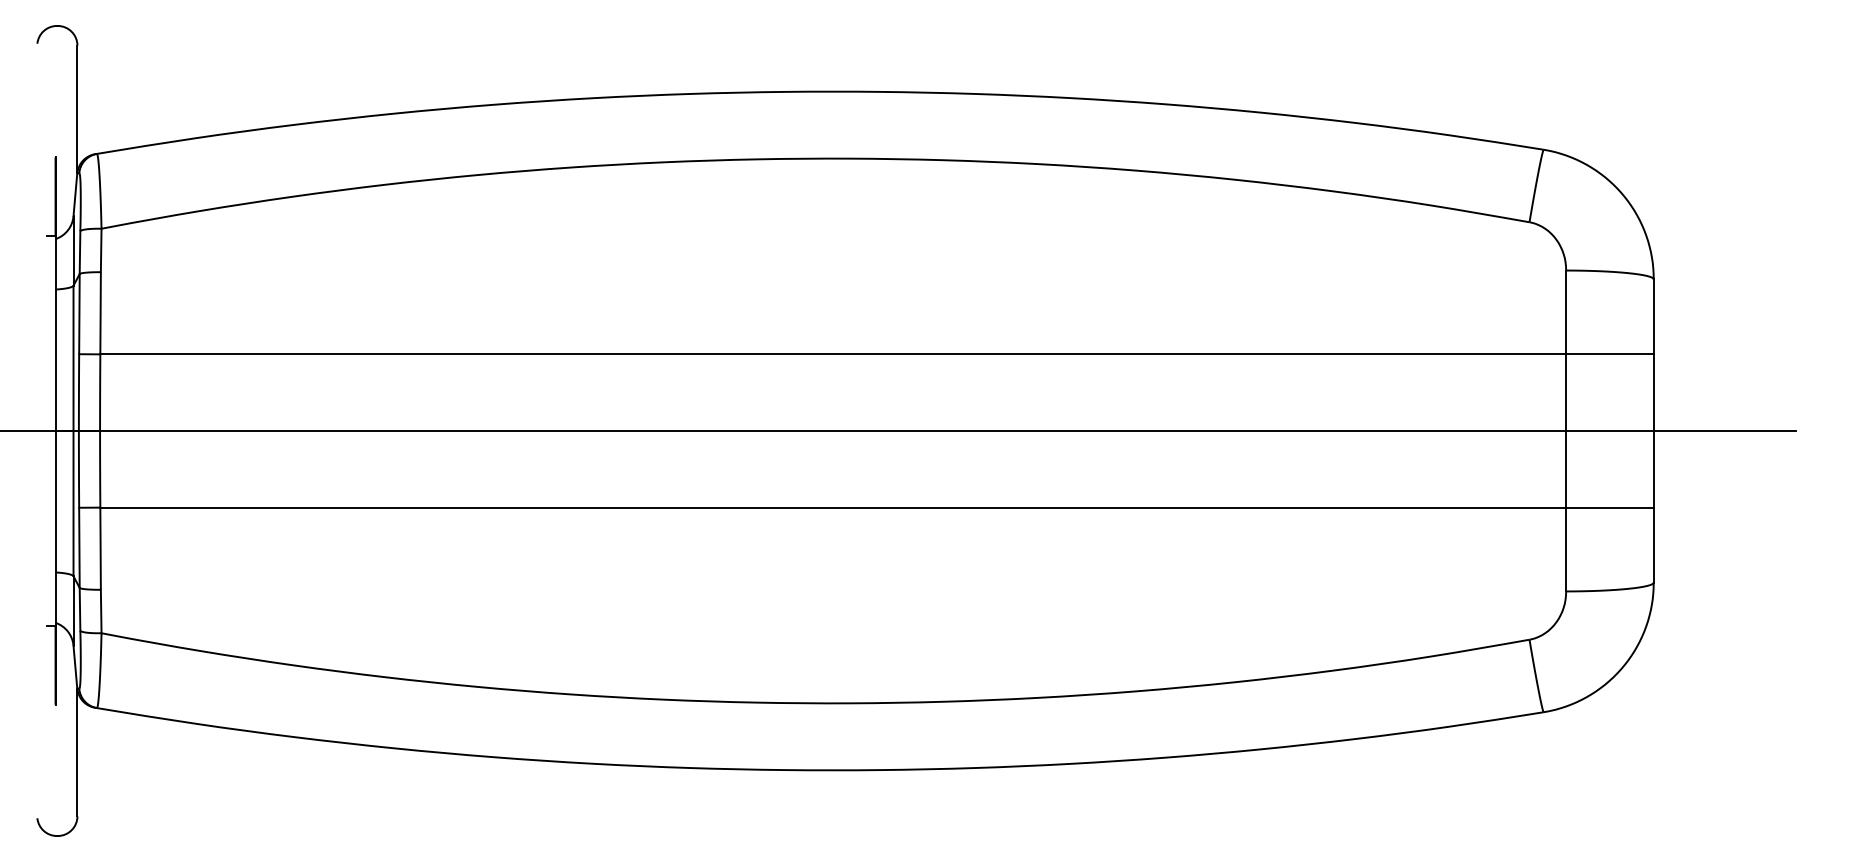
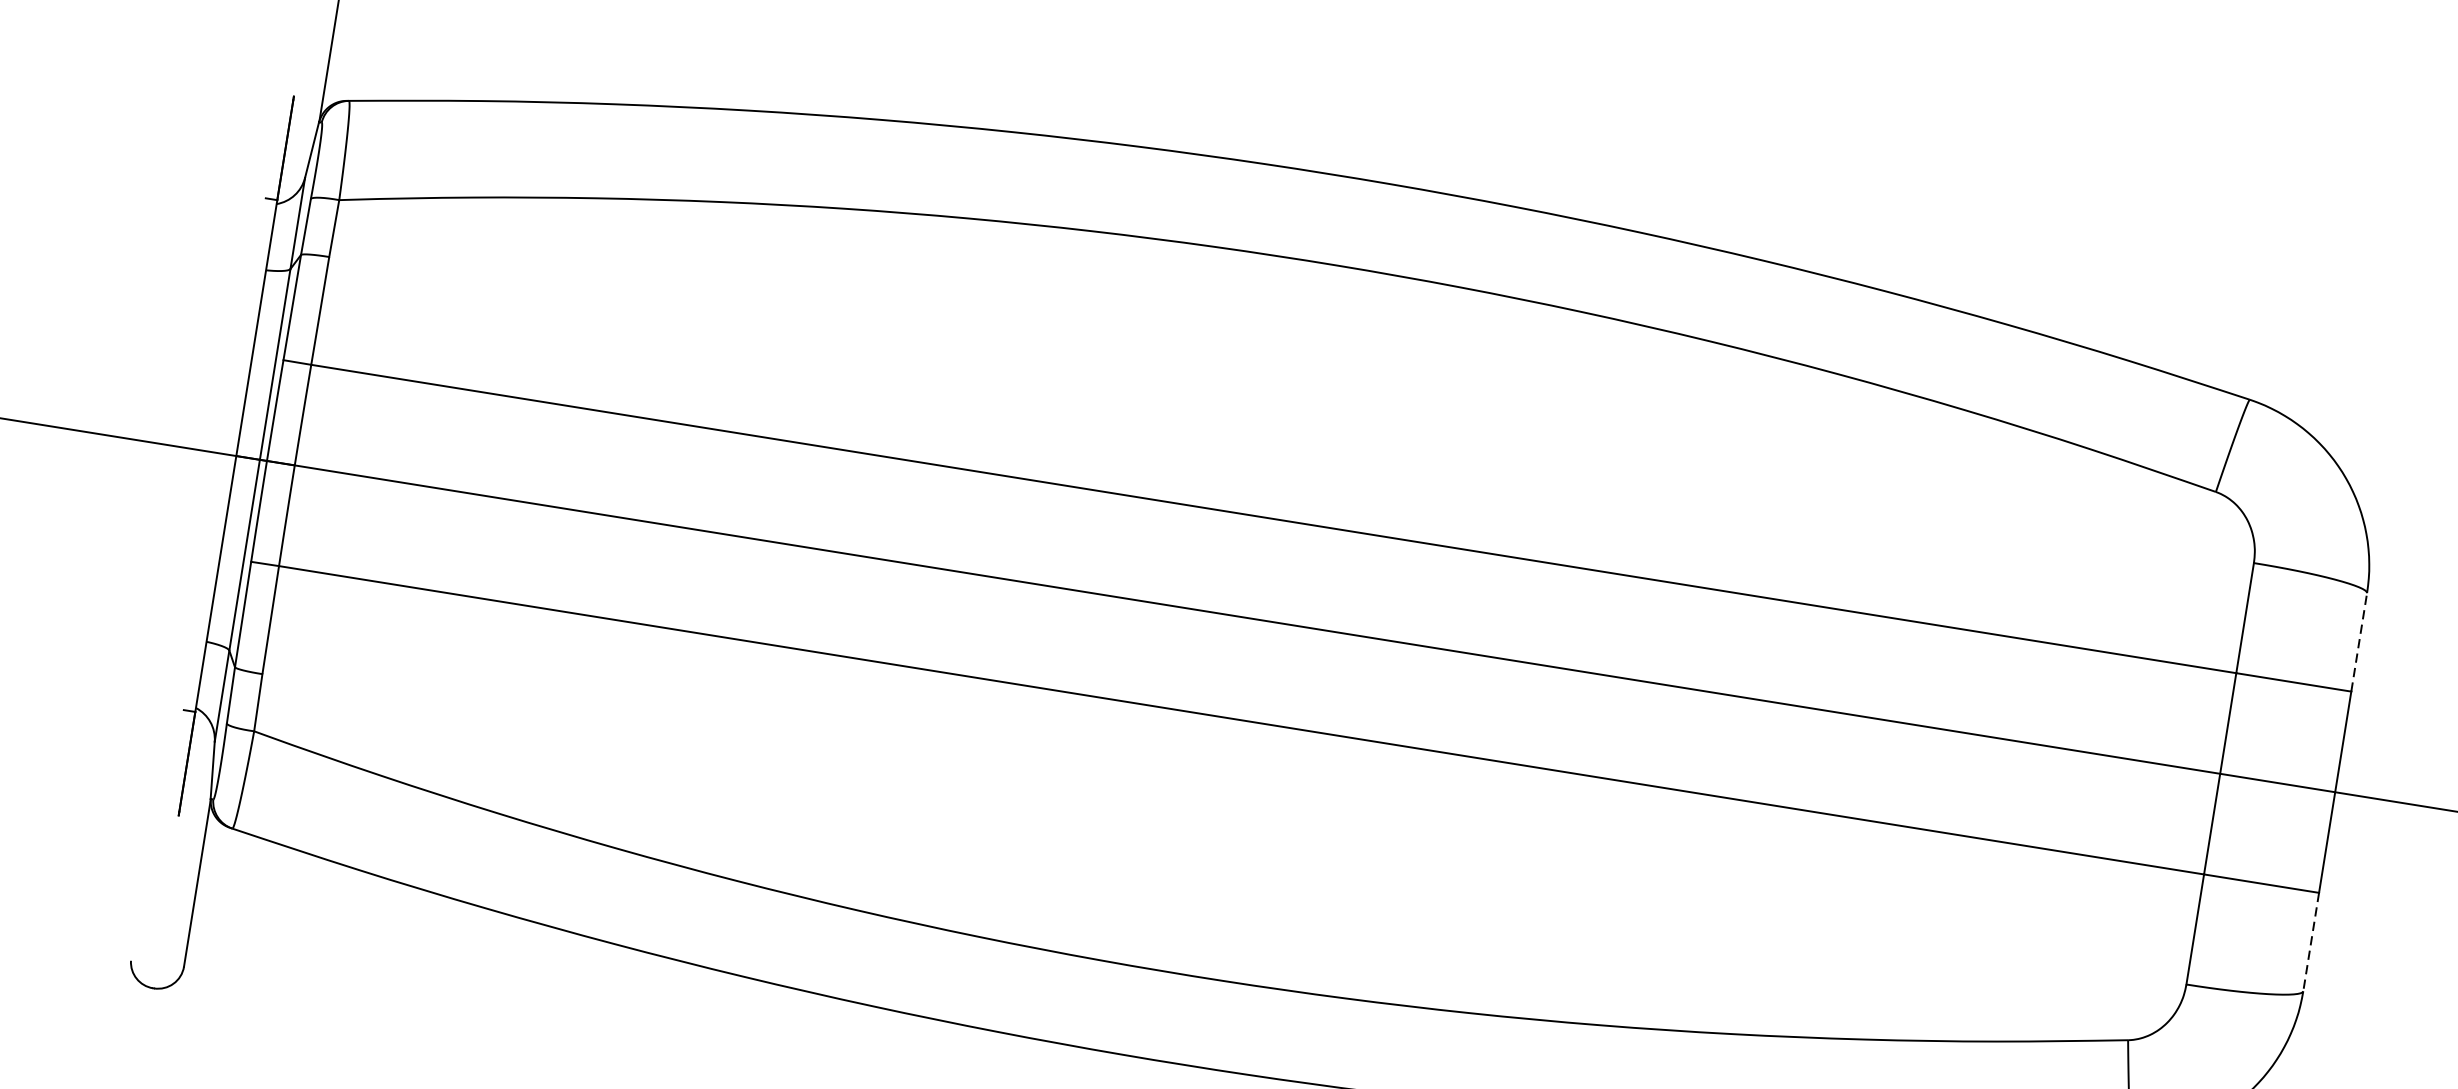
line: (1653, 316) -> (2358, 641), solid -> dashed
line: (1653, 545) -> (2310, 942), solid -> dashed

